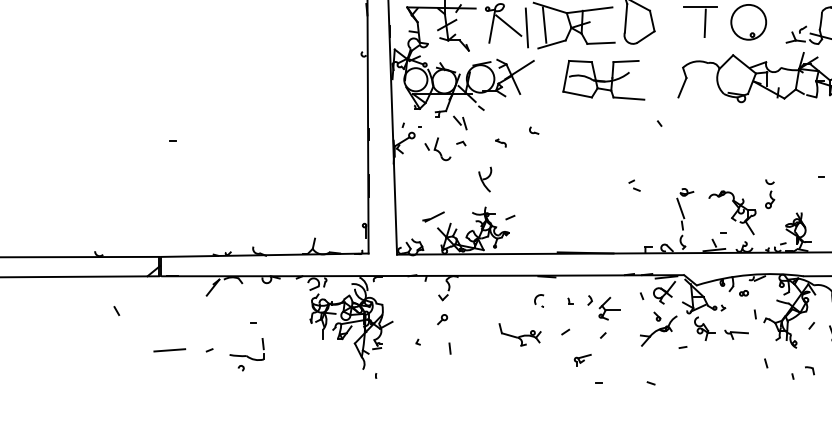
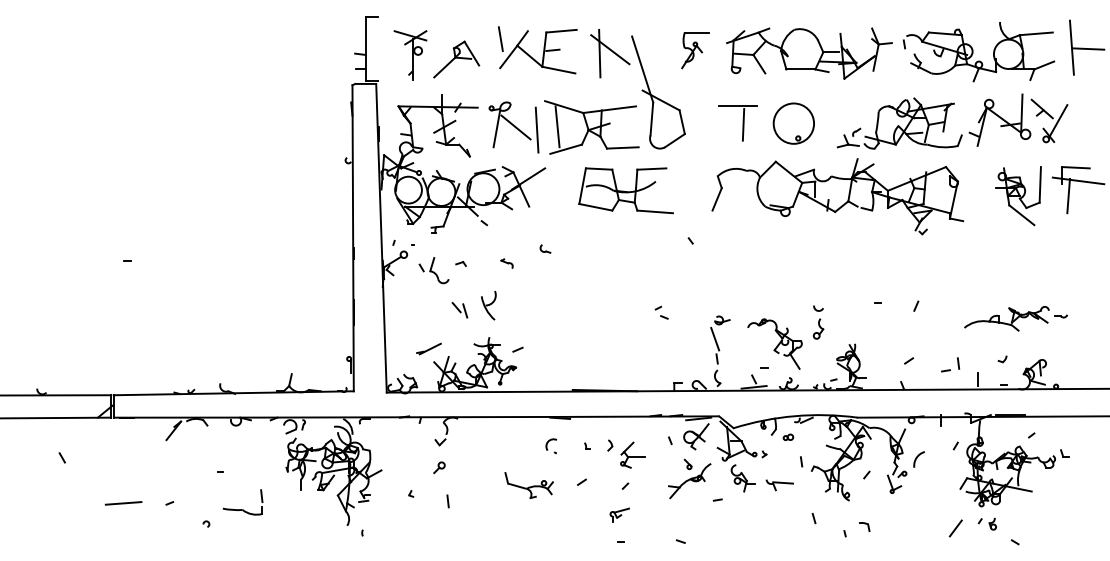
part: (459, 123) -> (459, 310), moved
part: (246, 355) -> (242, 509), moved
part: (582, 359) -> (619, 514), moved

